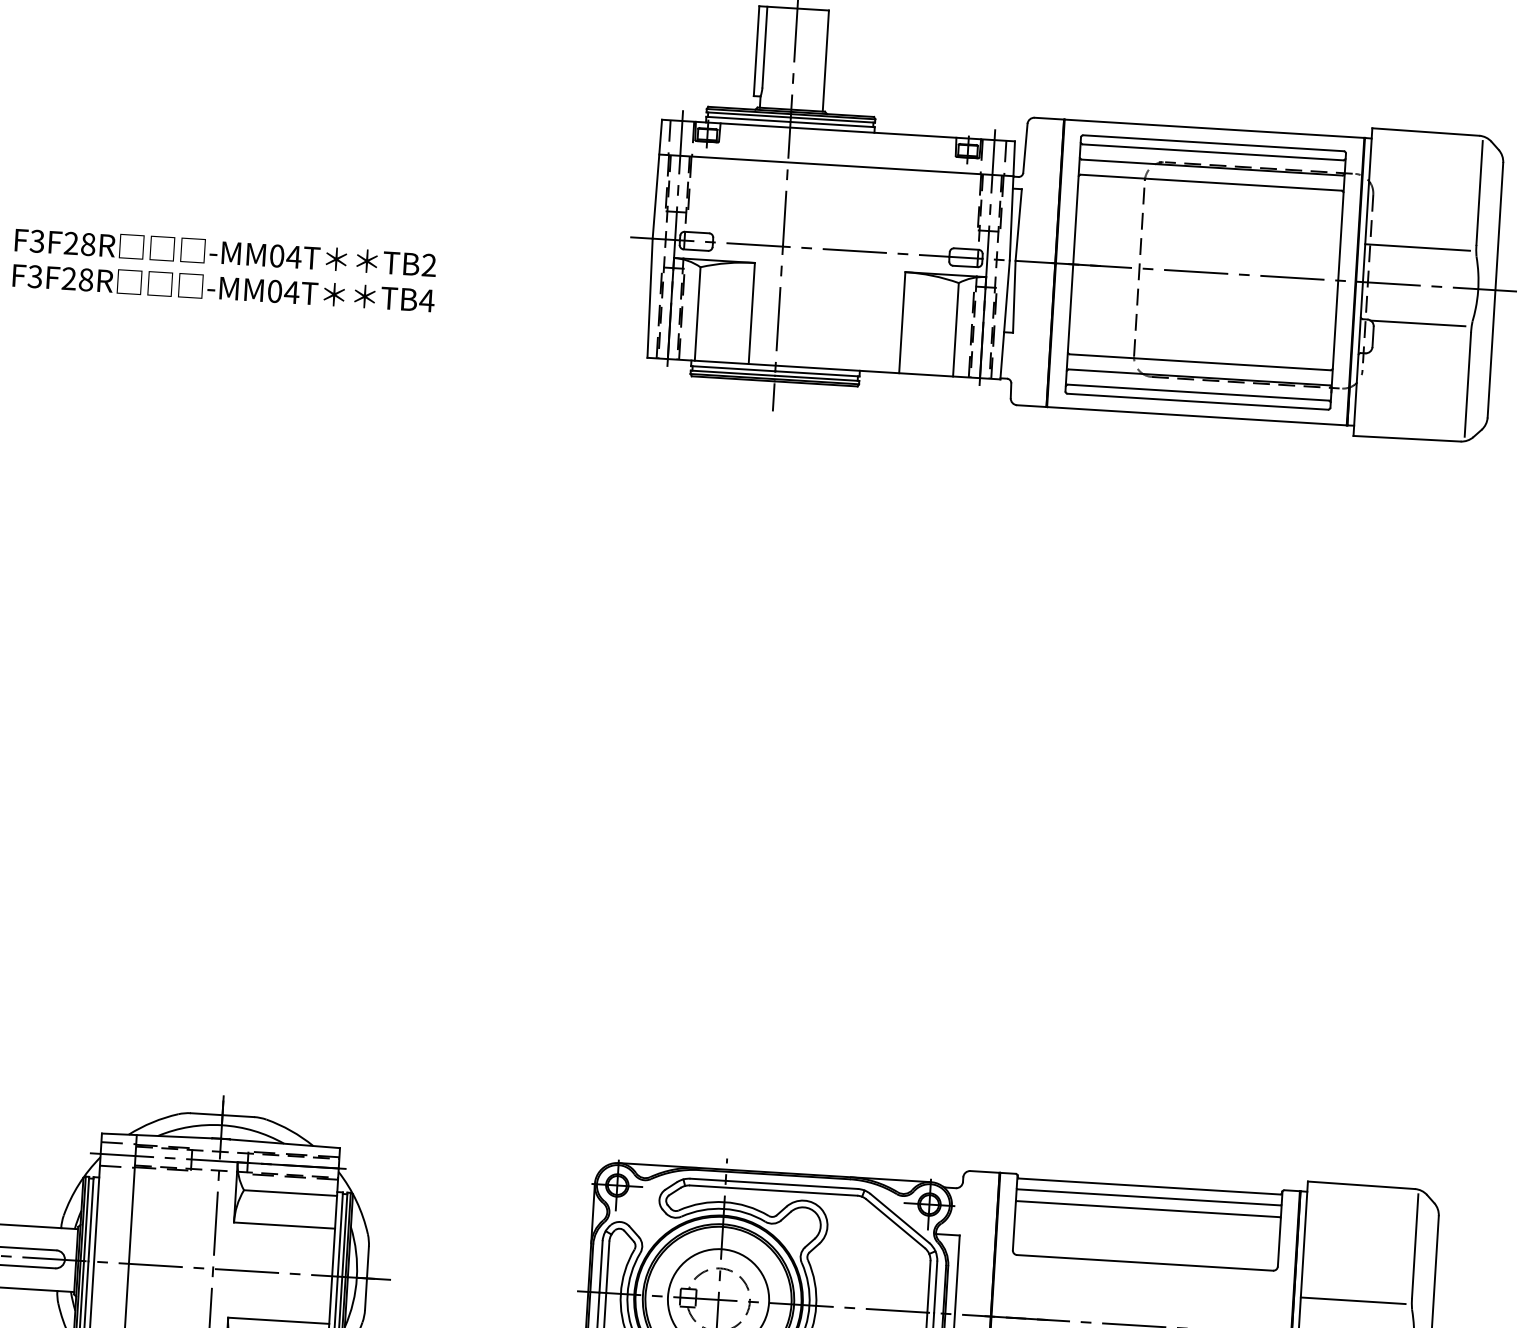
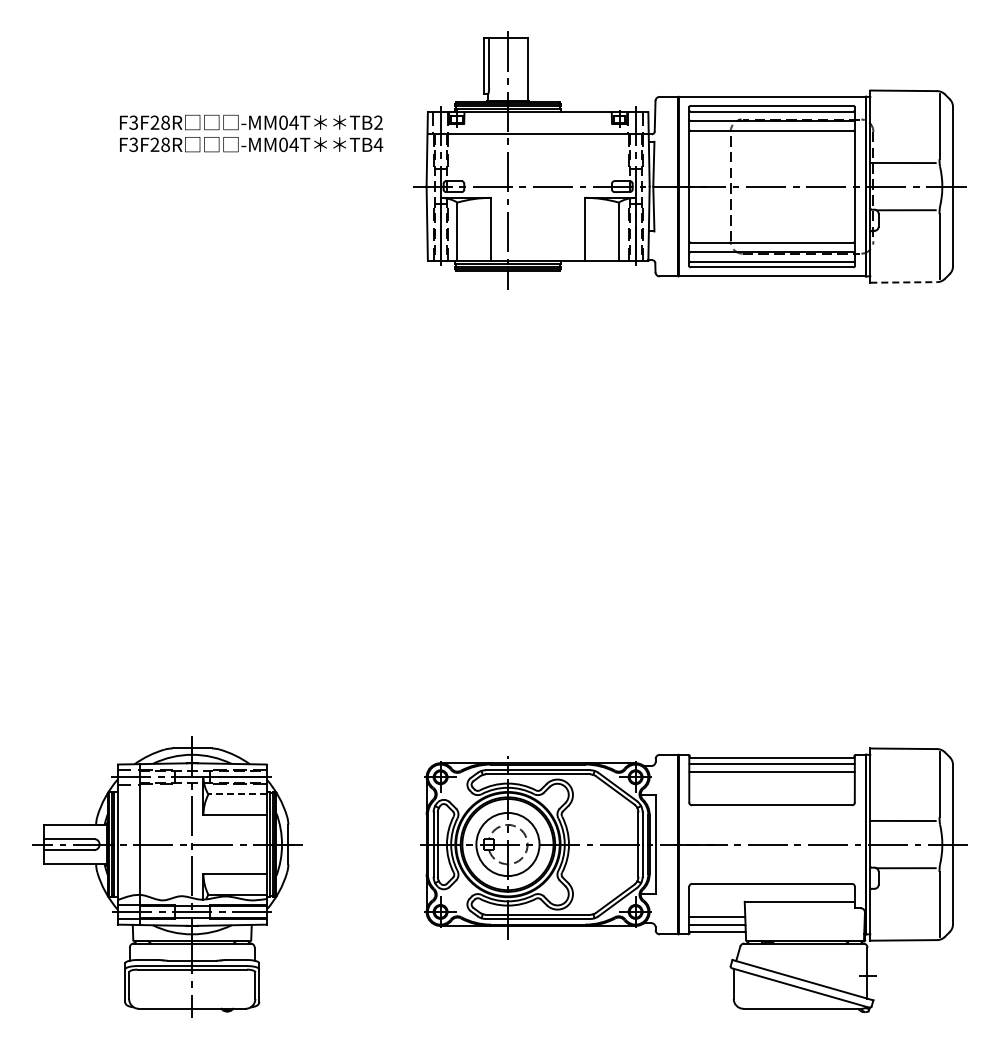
text: (224, 270) -> (251, 133), moved
line: (1408, 438) -> (904, 282), solid -> dashed
line: (290, 1193) -> (237, 794), solid -> dashed

